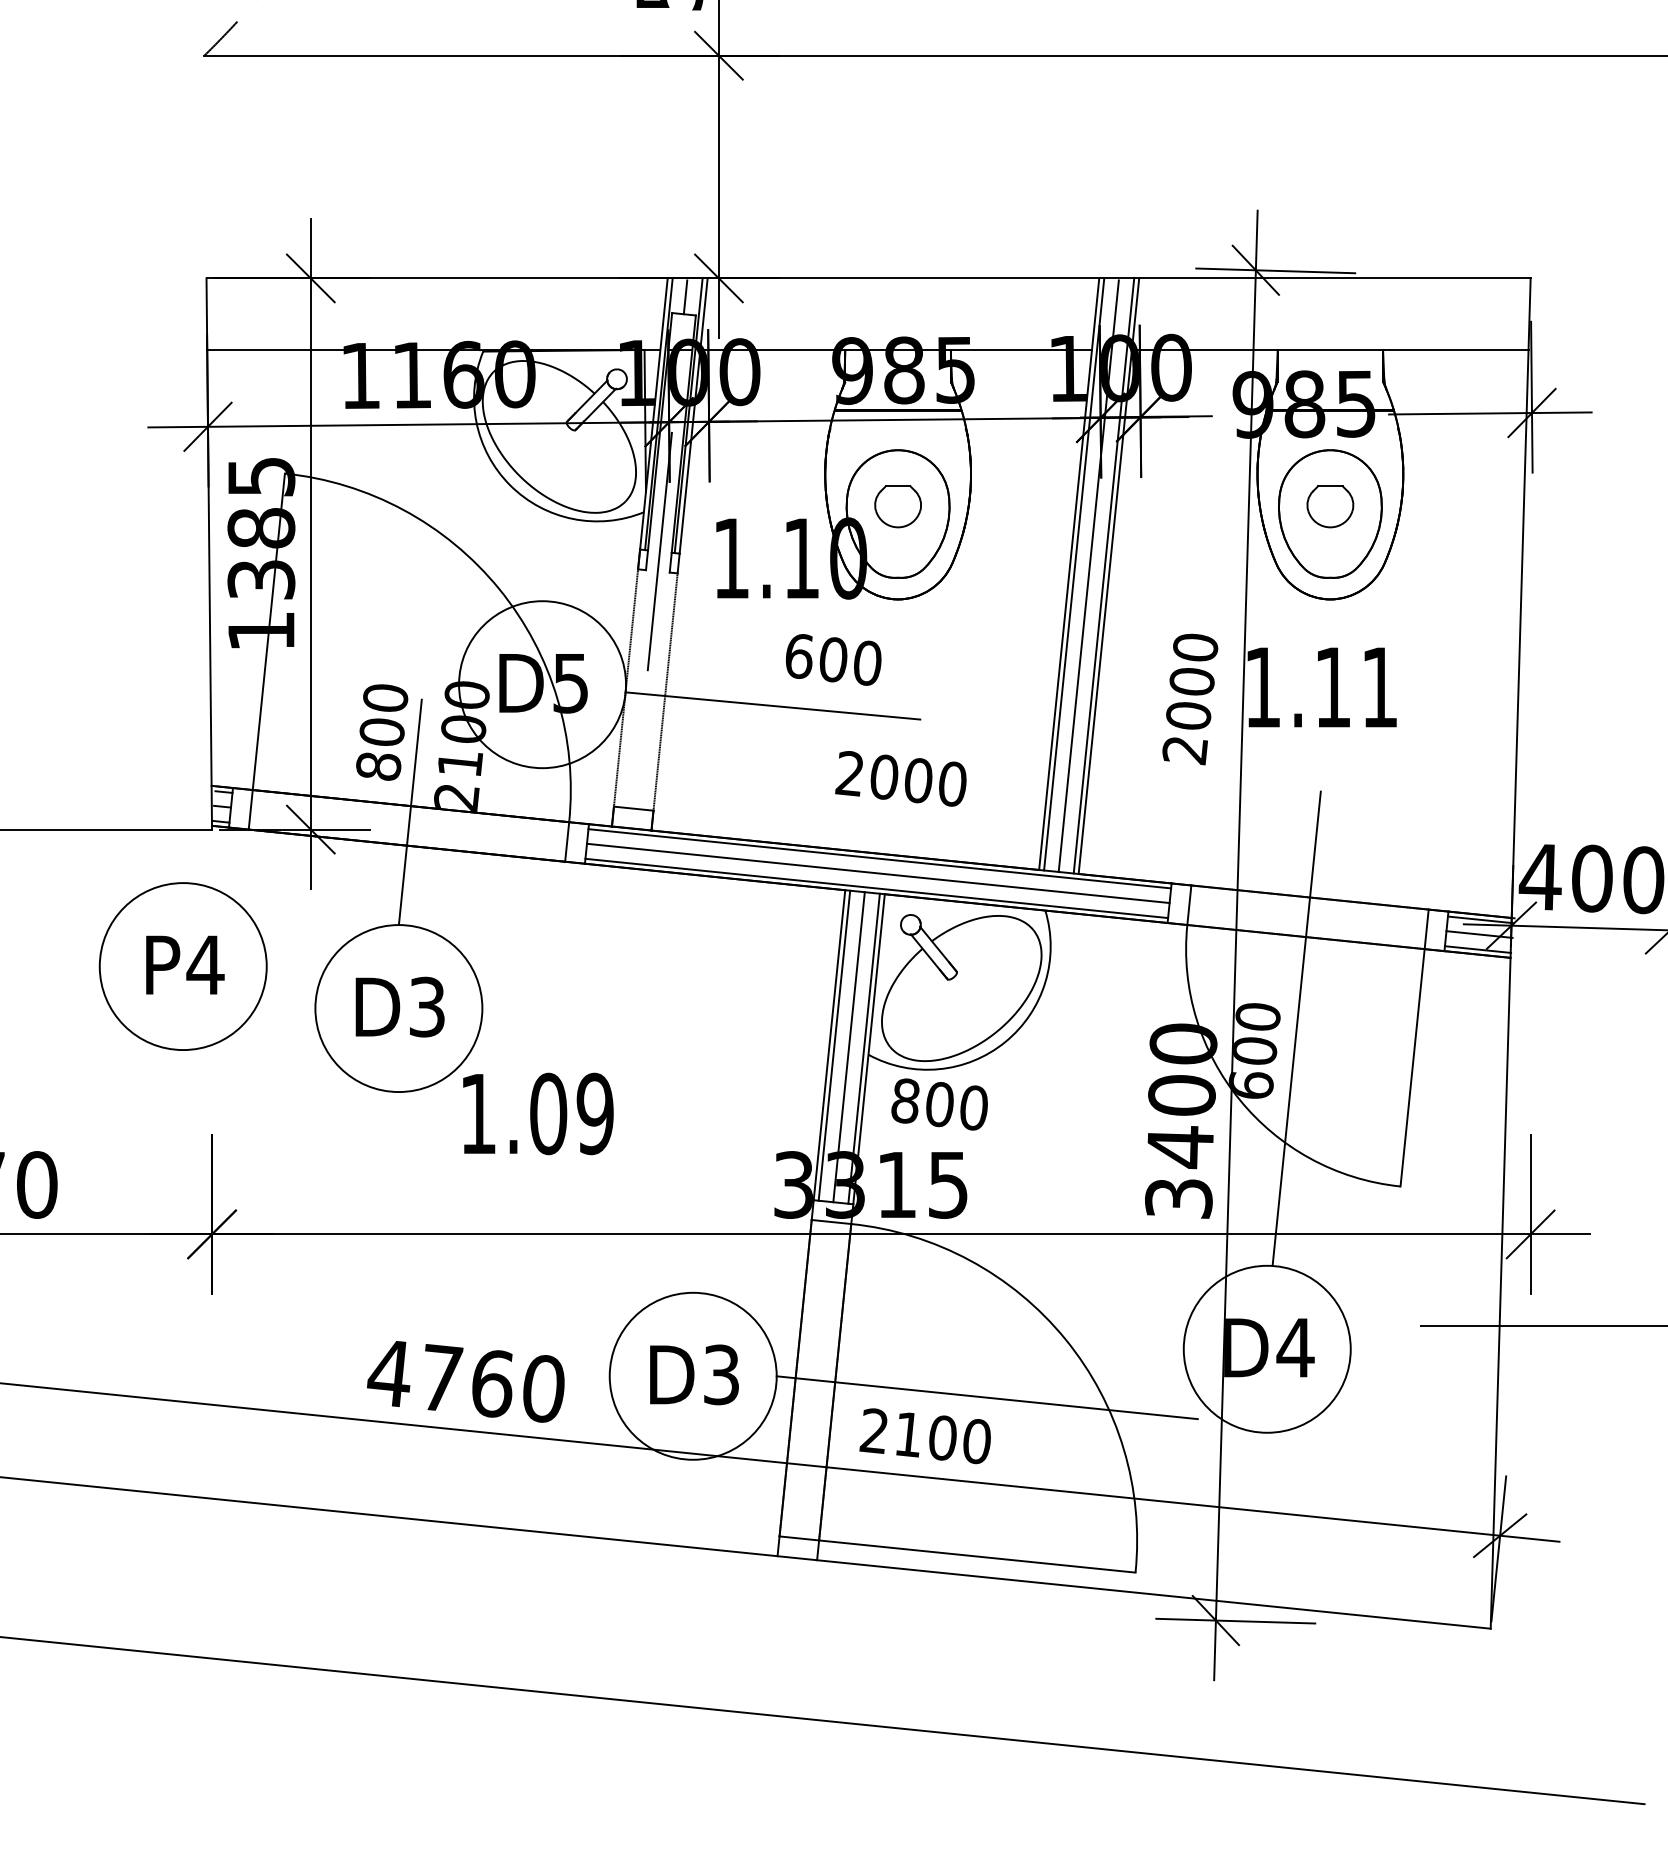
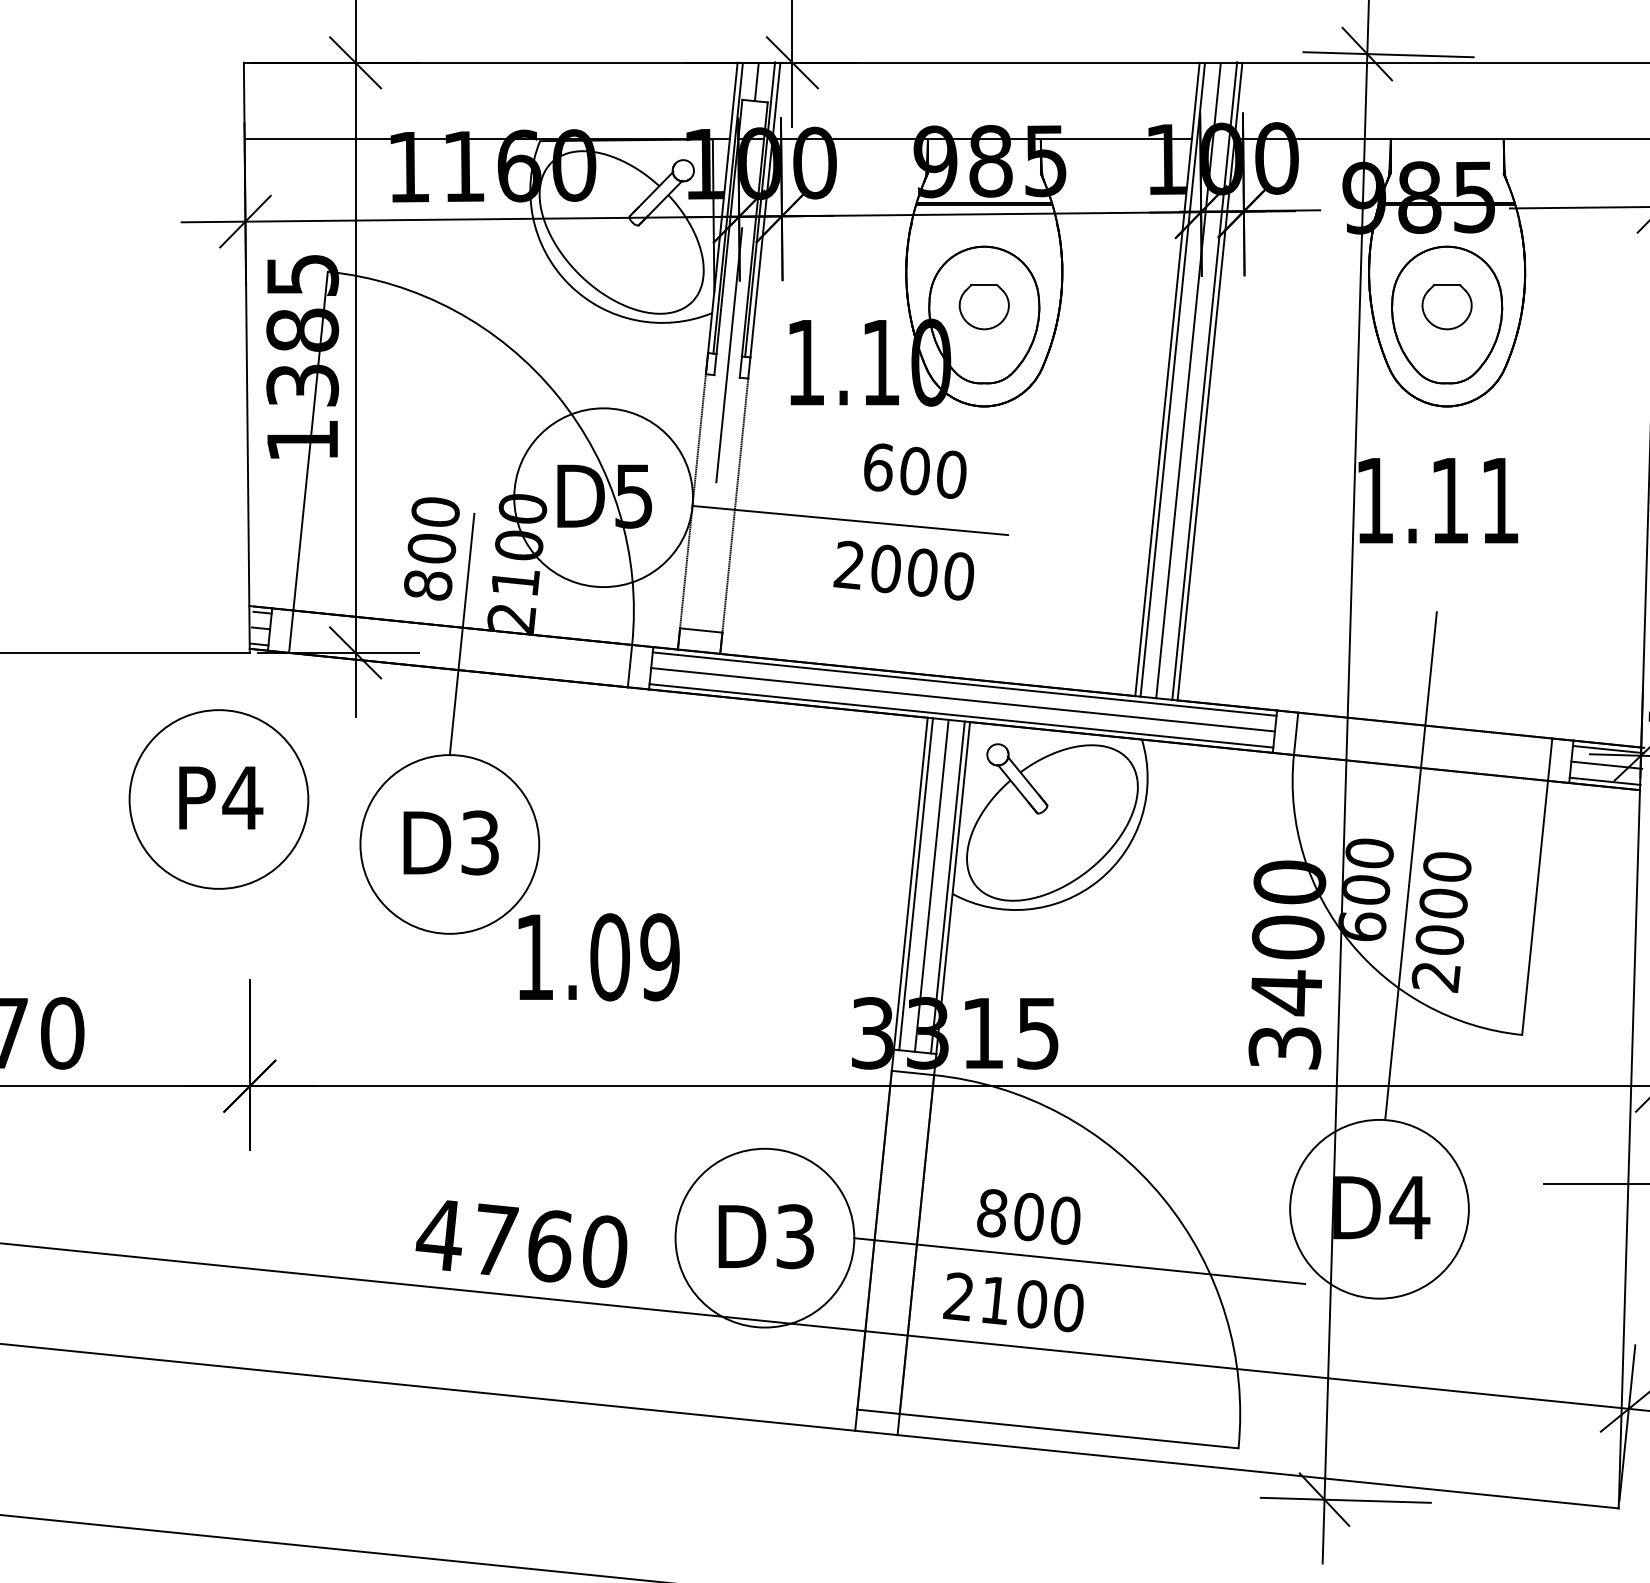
text: (1190, 699) -> (1441, 922), moved
text: (900, 778) -> (903, 570), moved
text: (939, 1104) -> (1028, 1216), moved

